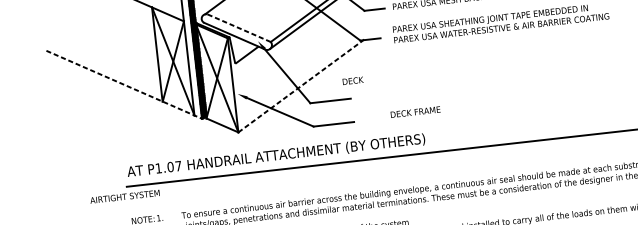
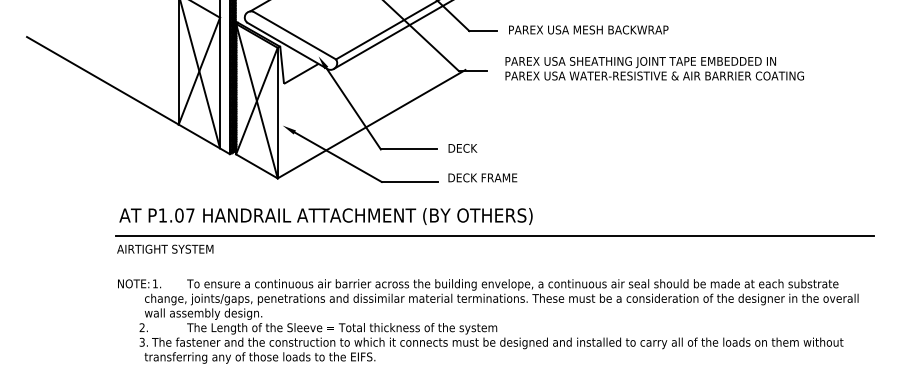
line: (238, 28) -> (294, 35), dashed -> solid
text: (352, 80) -> (462, 147), moved
line: (124, 84) -> (128, 95), dashed -> solid
line: (302, 85) -> (372, 123), dashed -> solid
text: (415, 111) -> (482, 177), moved
text: (125, 196) -> (165, 248), moved

